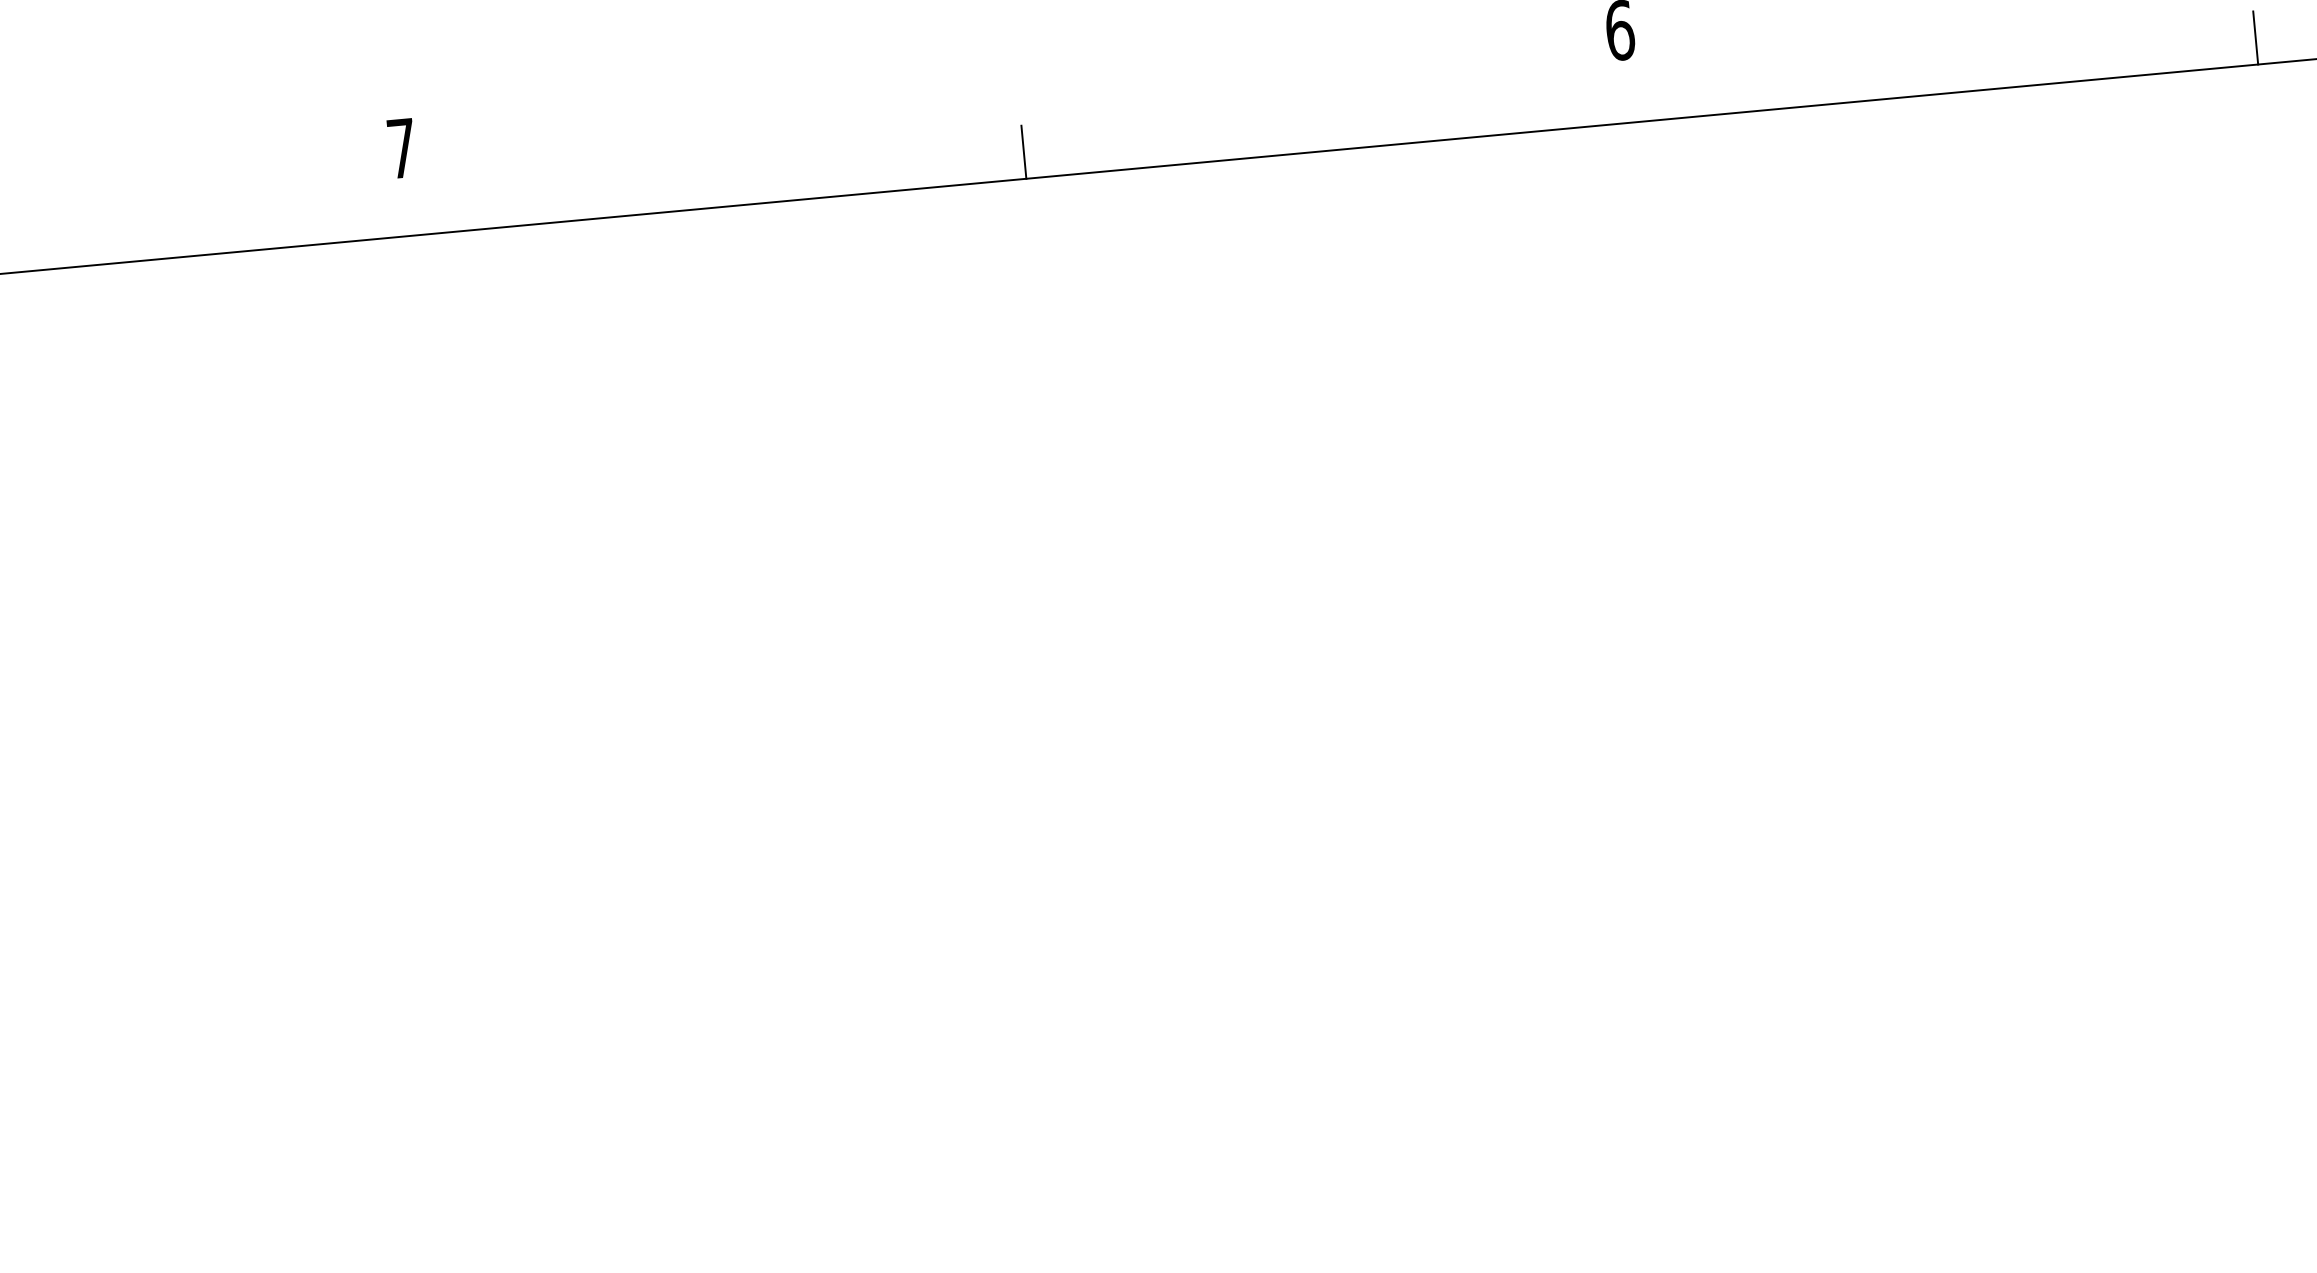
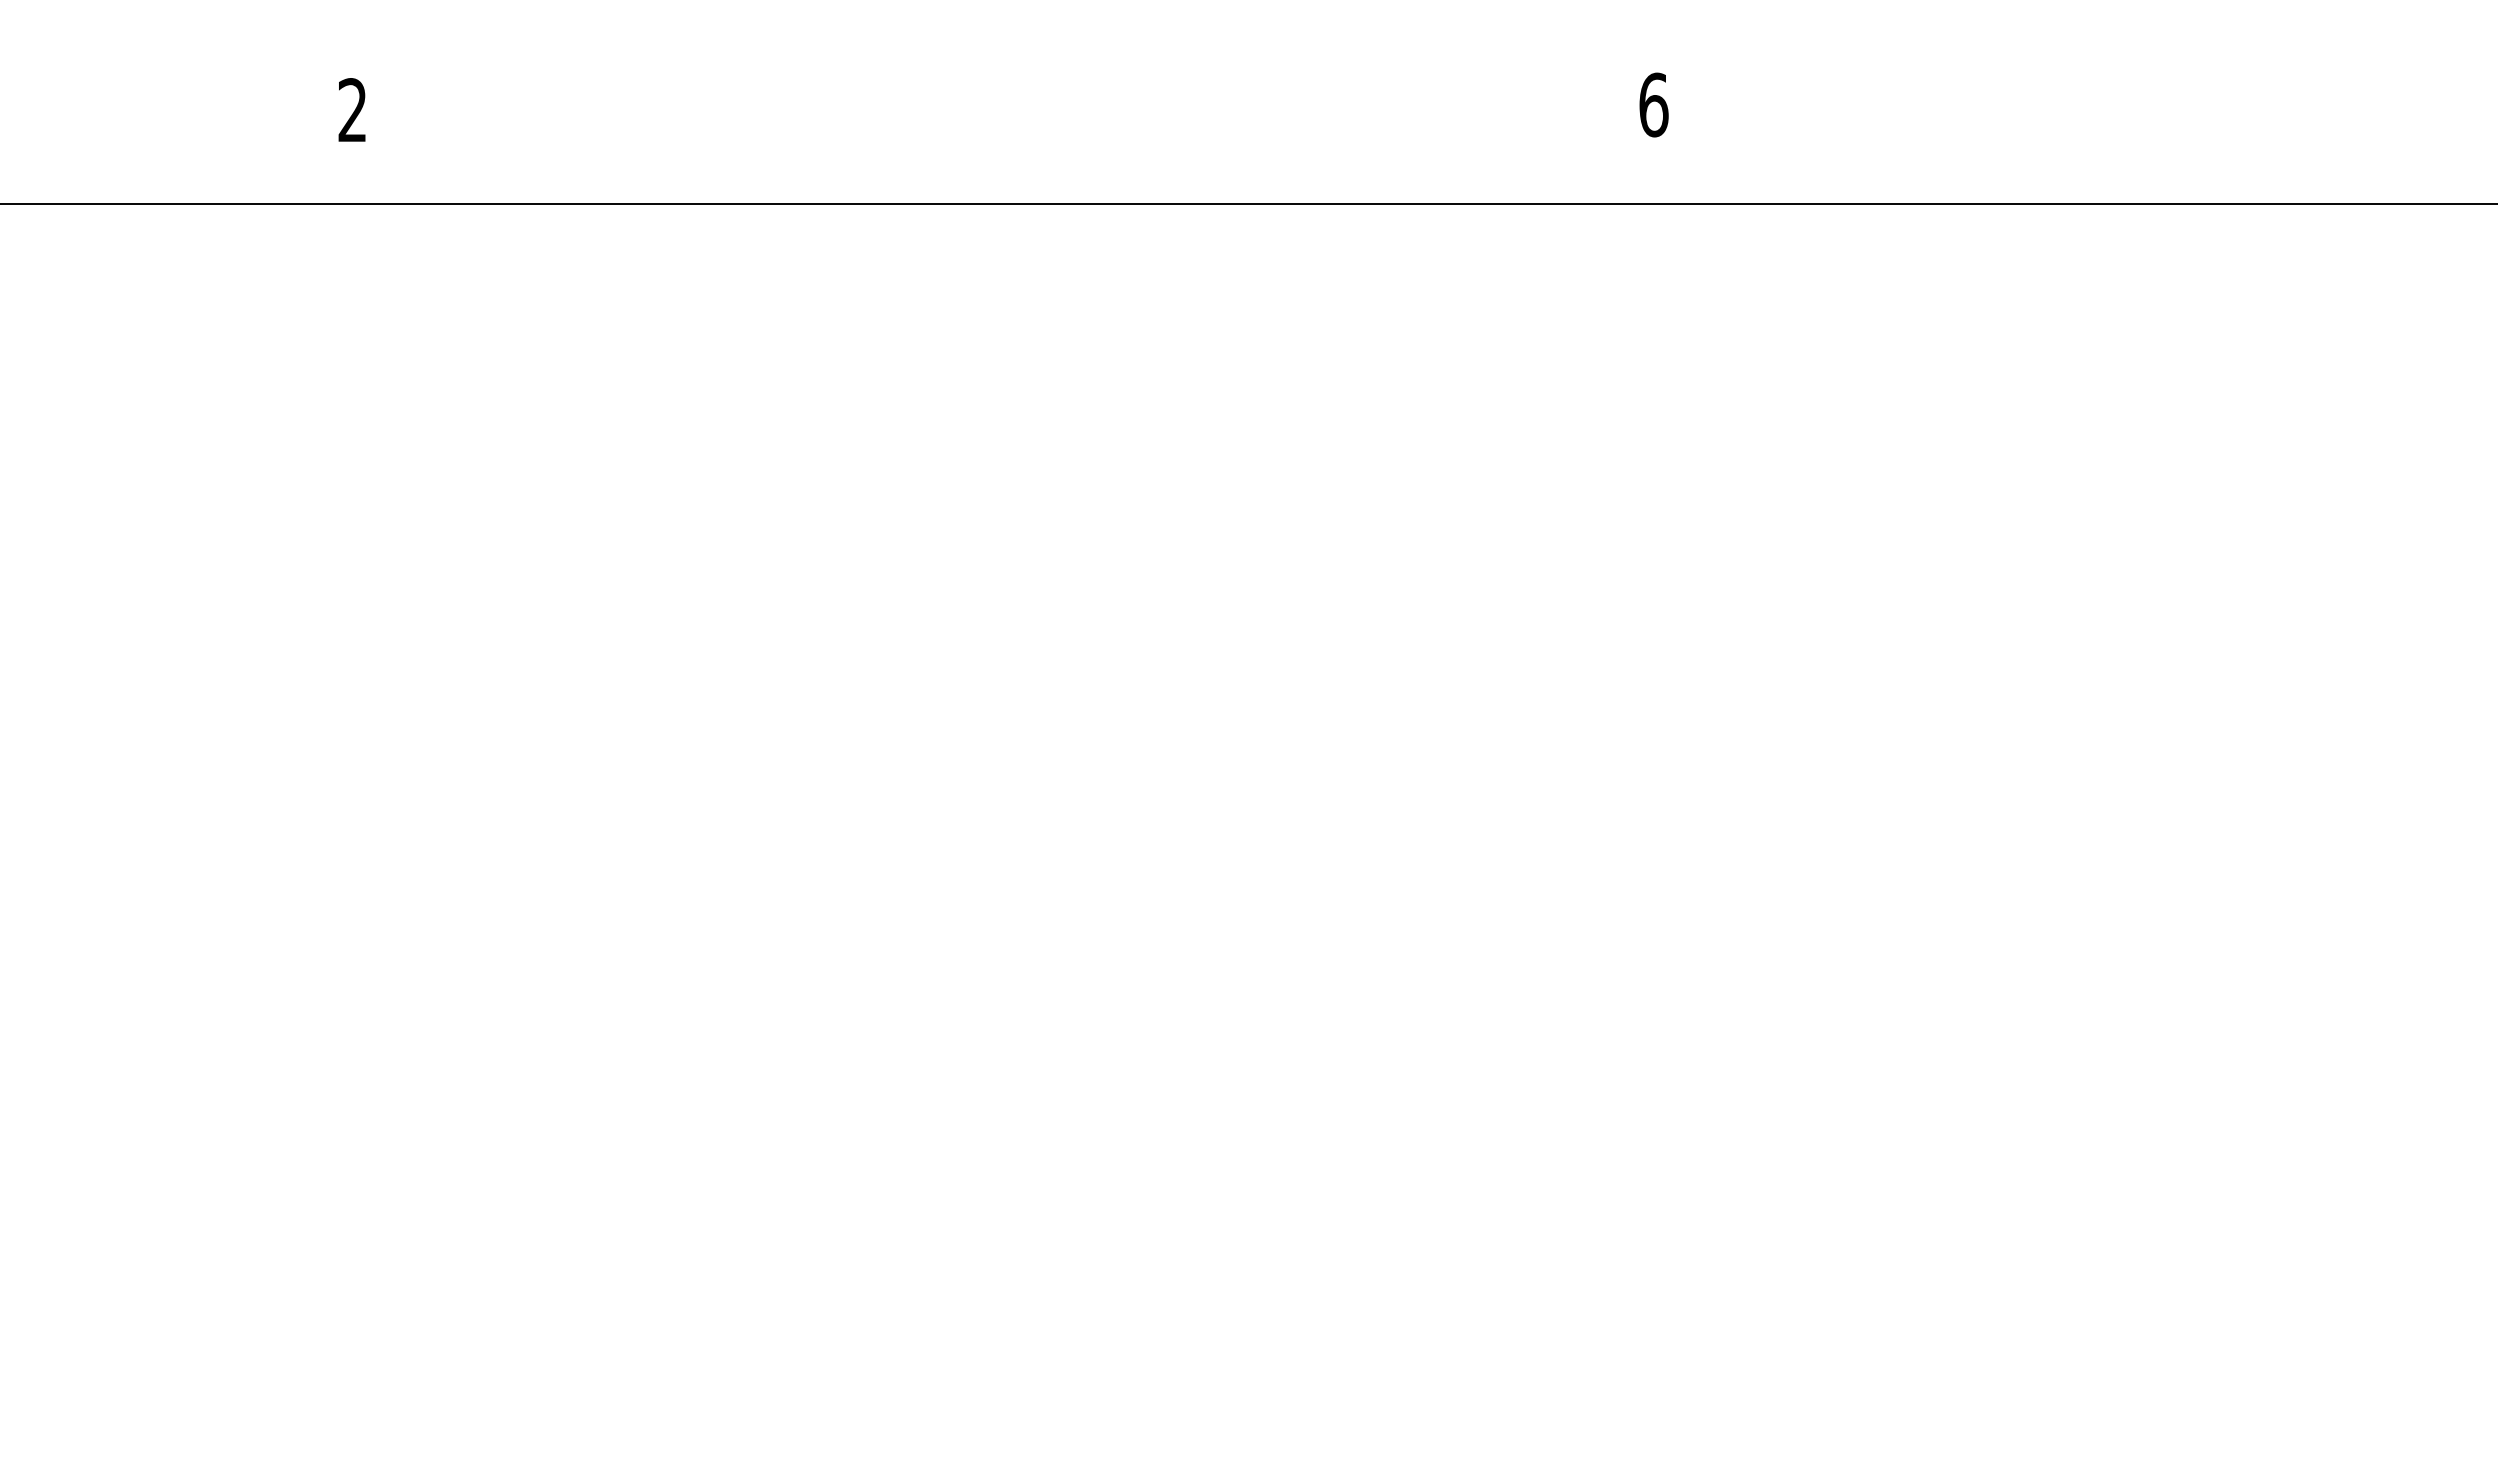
line: (2256, 38) -> (2326, 175), removed
text: (401, 147) -> (352, 109), 7 -> 2
line: (1023, 152) -> (1010, 175), removed

